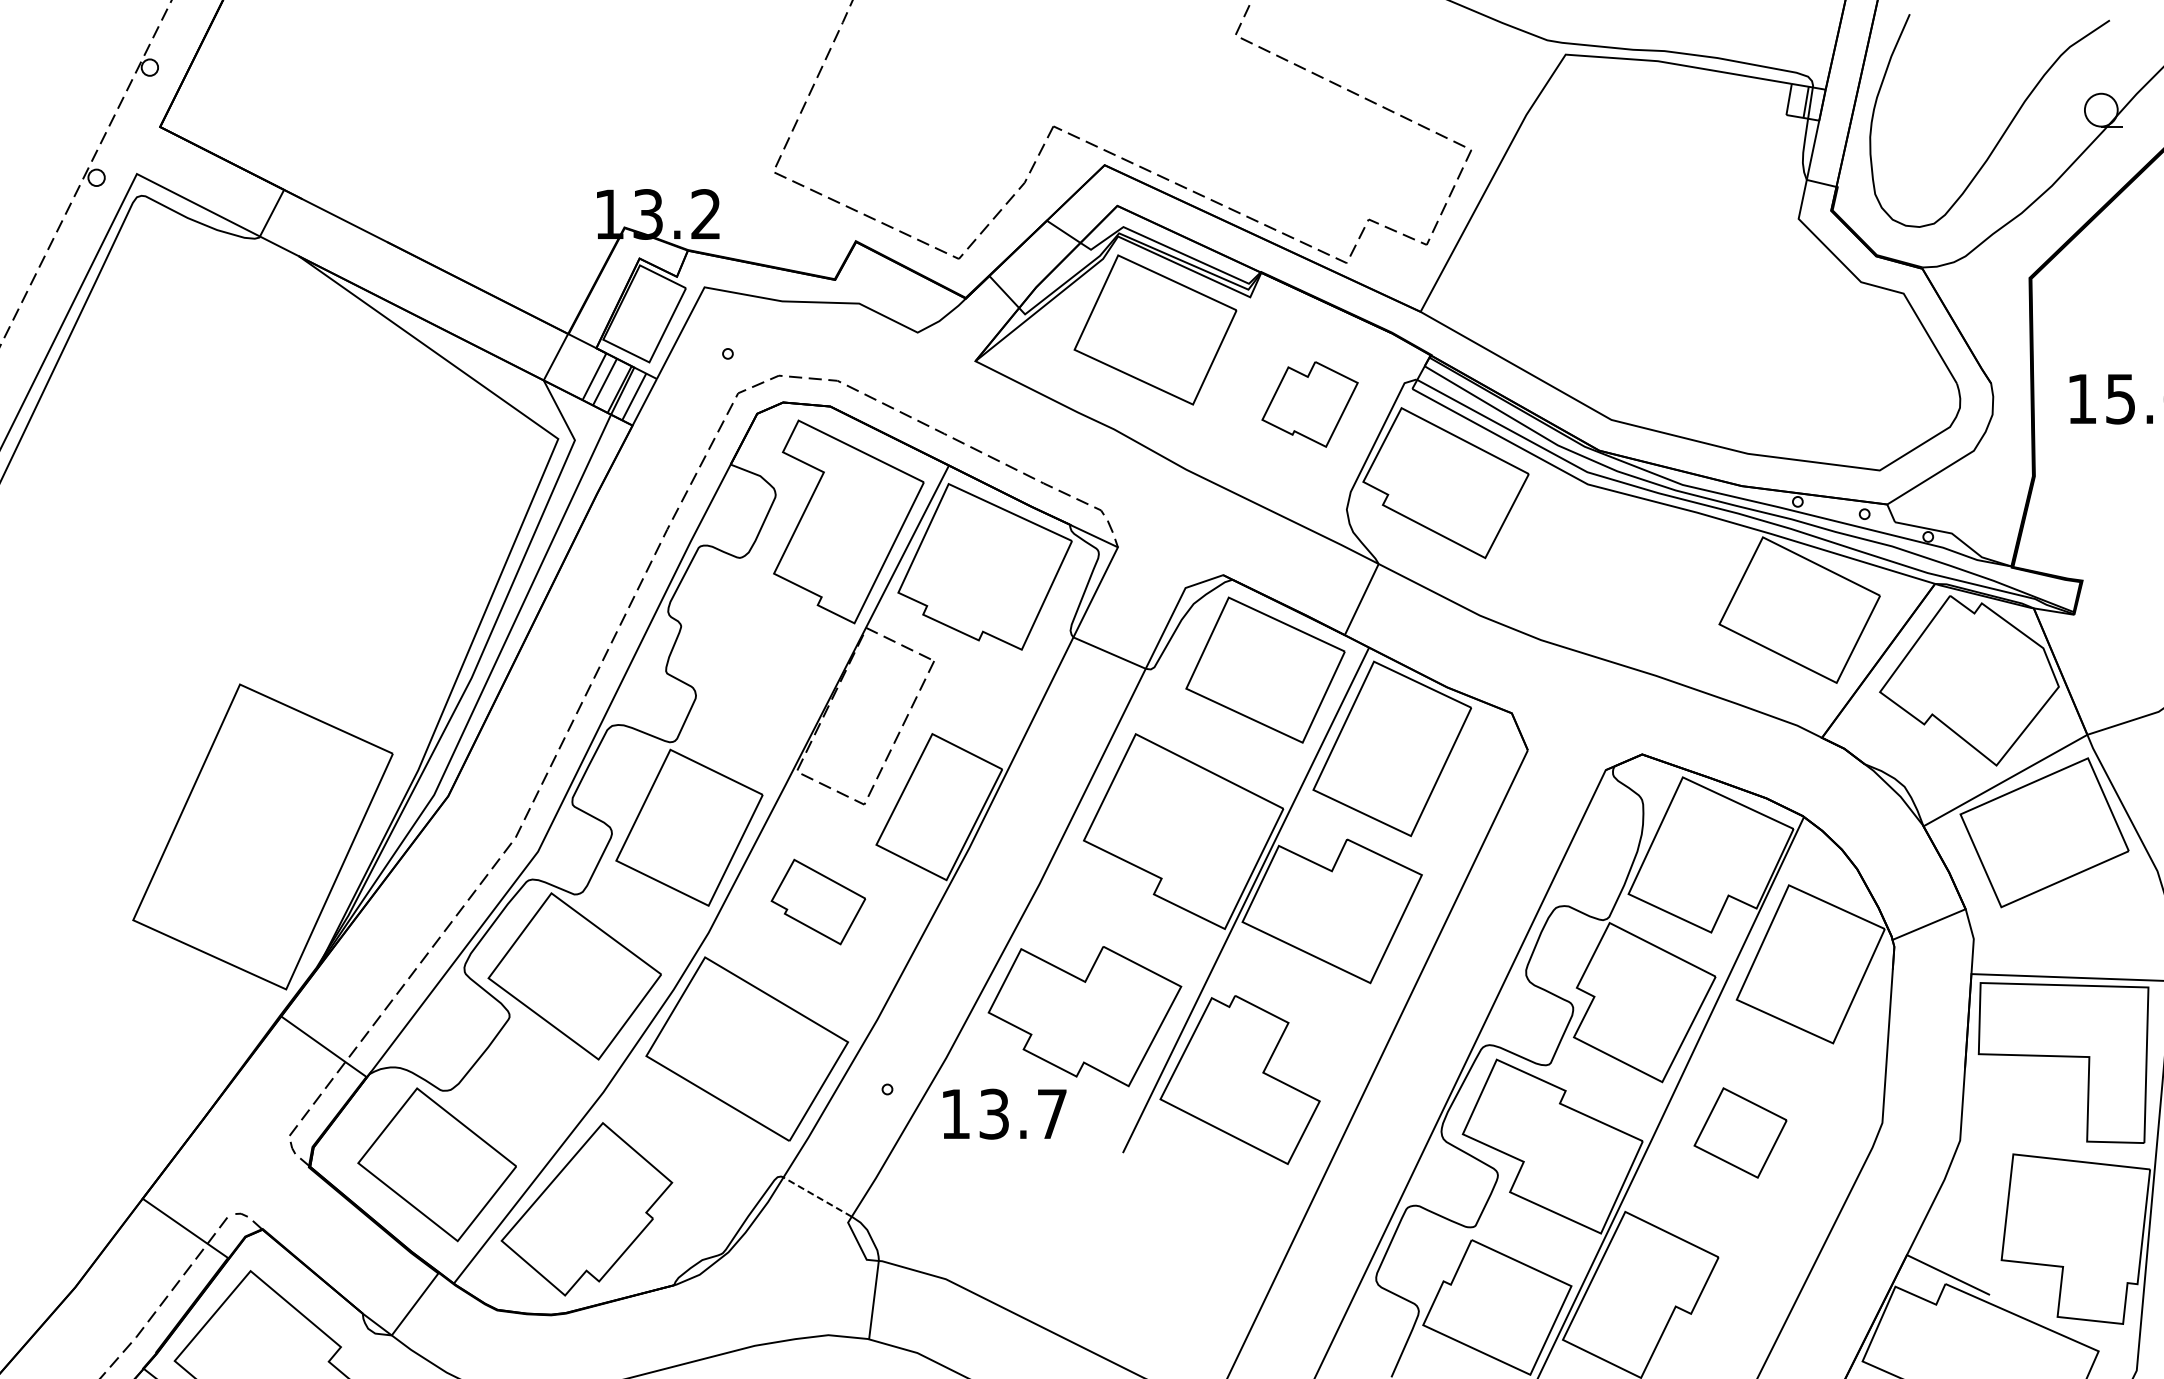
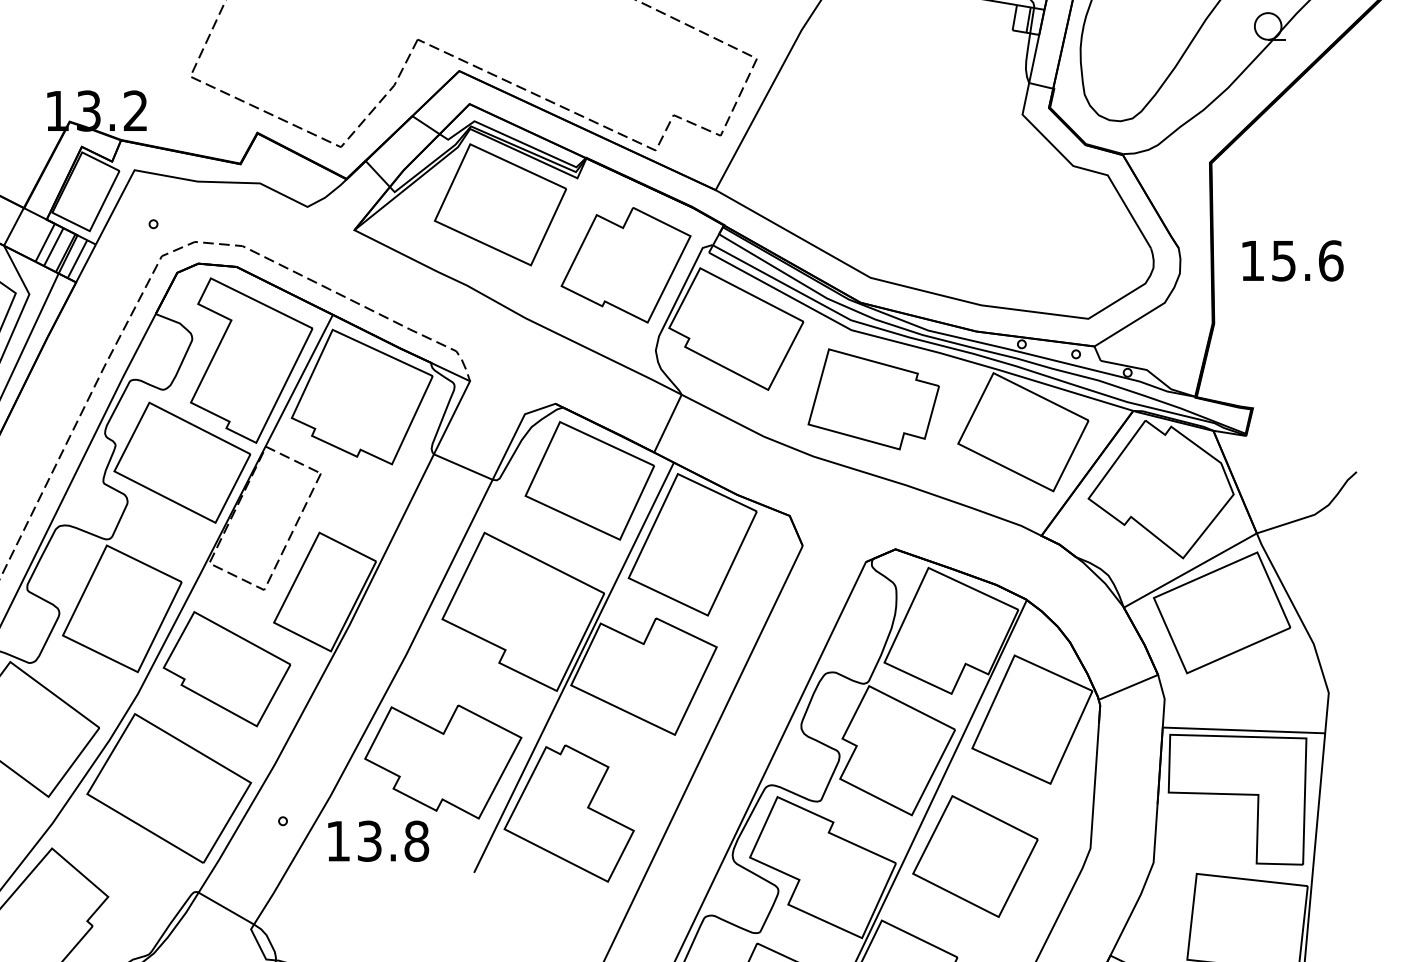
part: (1309, 404) -> (625, 265), size x1.67
part: (1615, 569) -> (873, 399), added
part: (762, 647) -> (181, 462), added
part: (818, 901) -> (227, 668), size x1.67
text: (1052, 1113) -> (416, 840), 13.7 -> 13.8
part: (1740, 1132) -> (975, 856), size x1.67
line: (817, 1196) -> (226, 908), dashed -> solid

